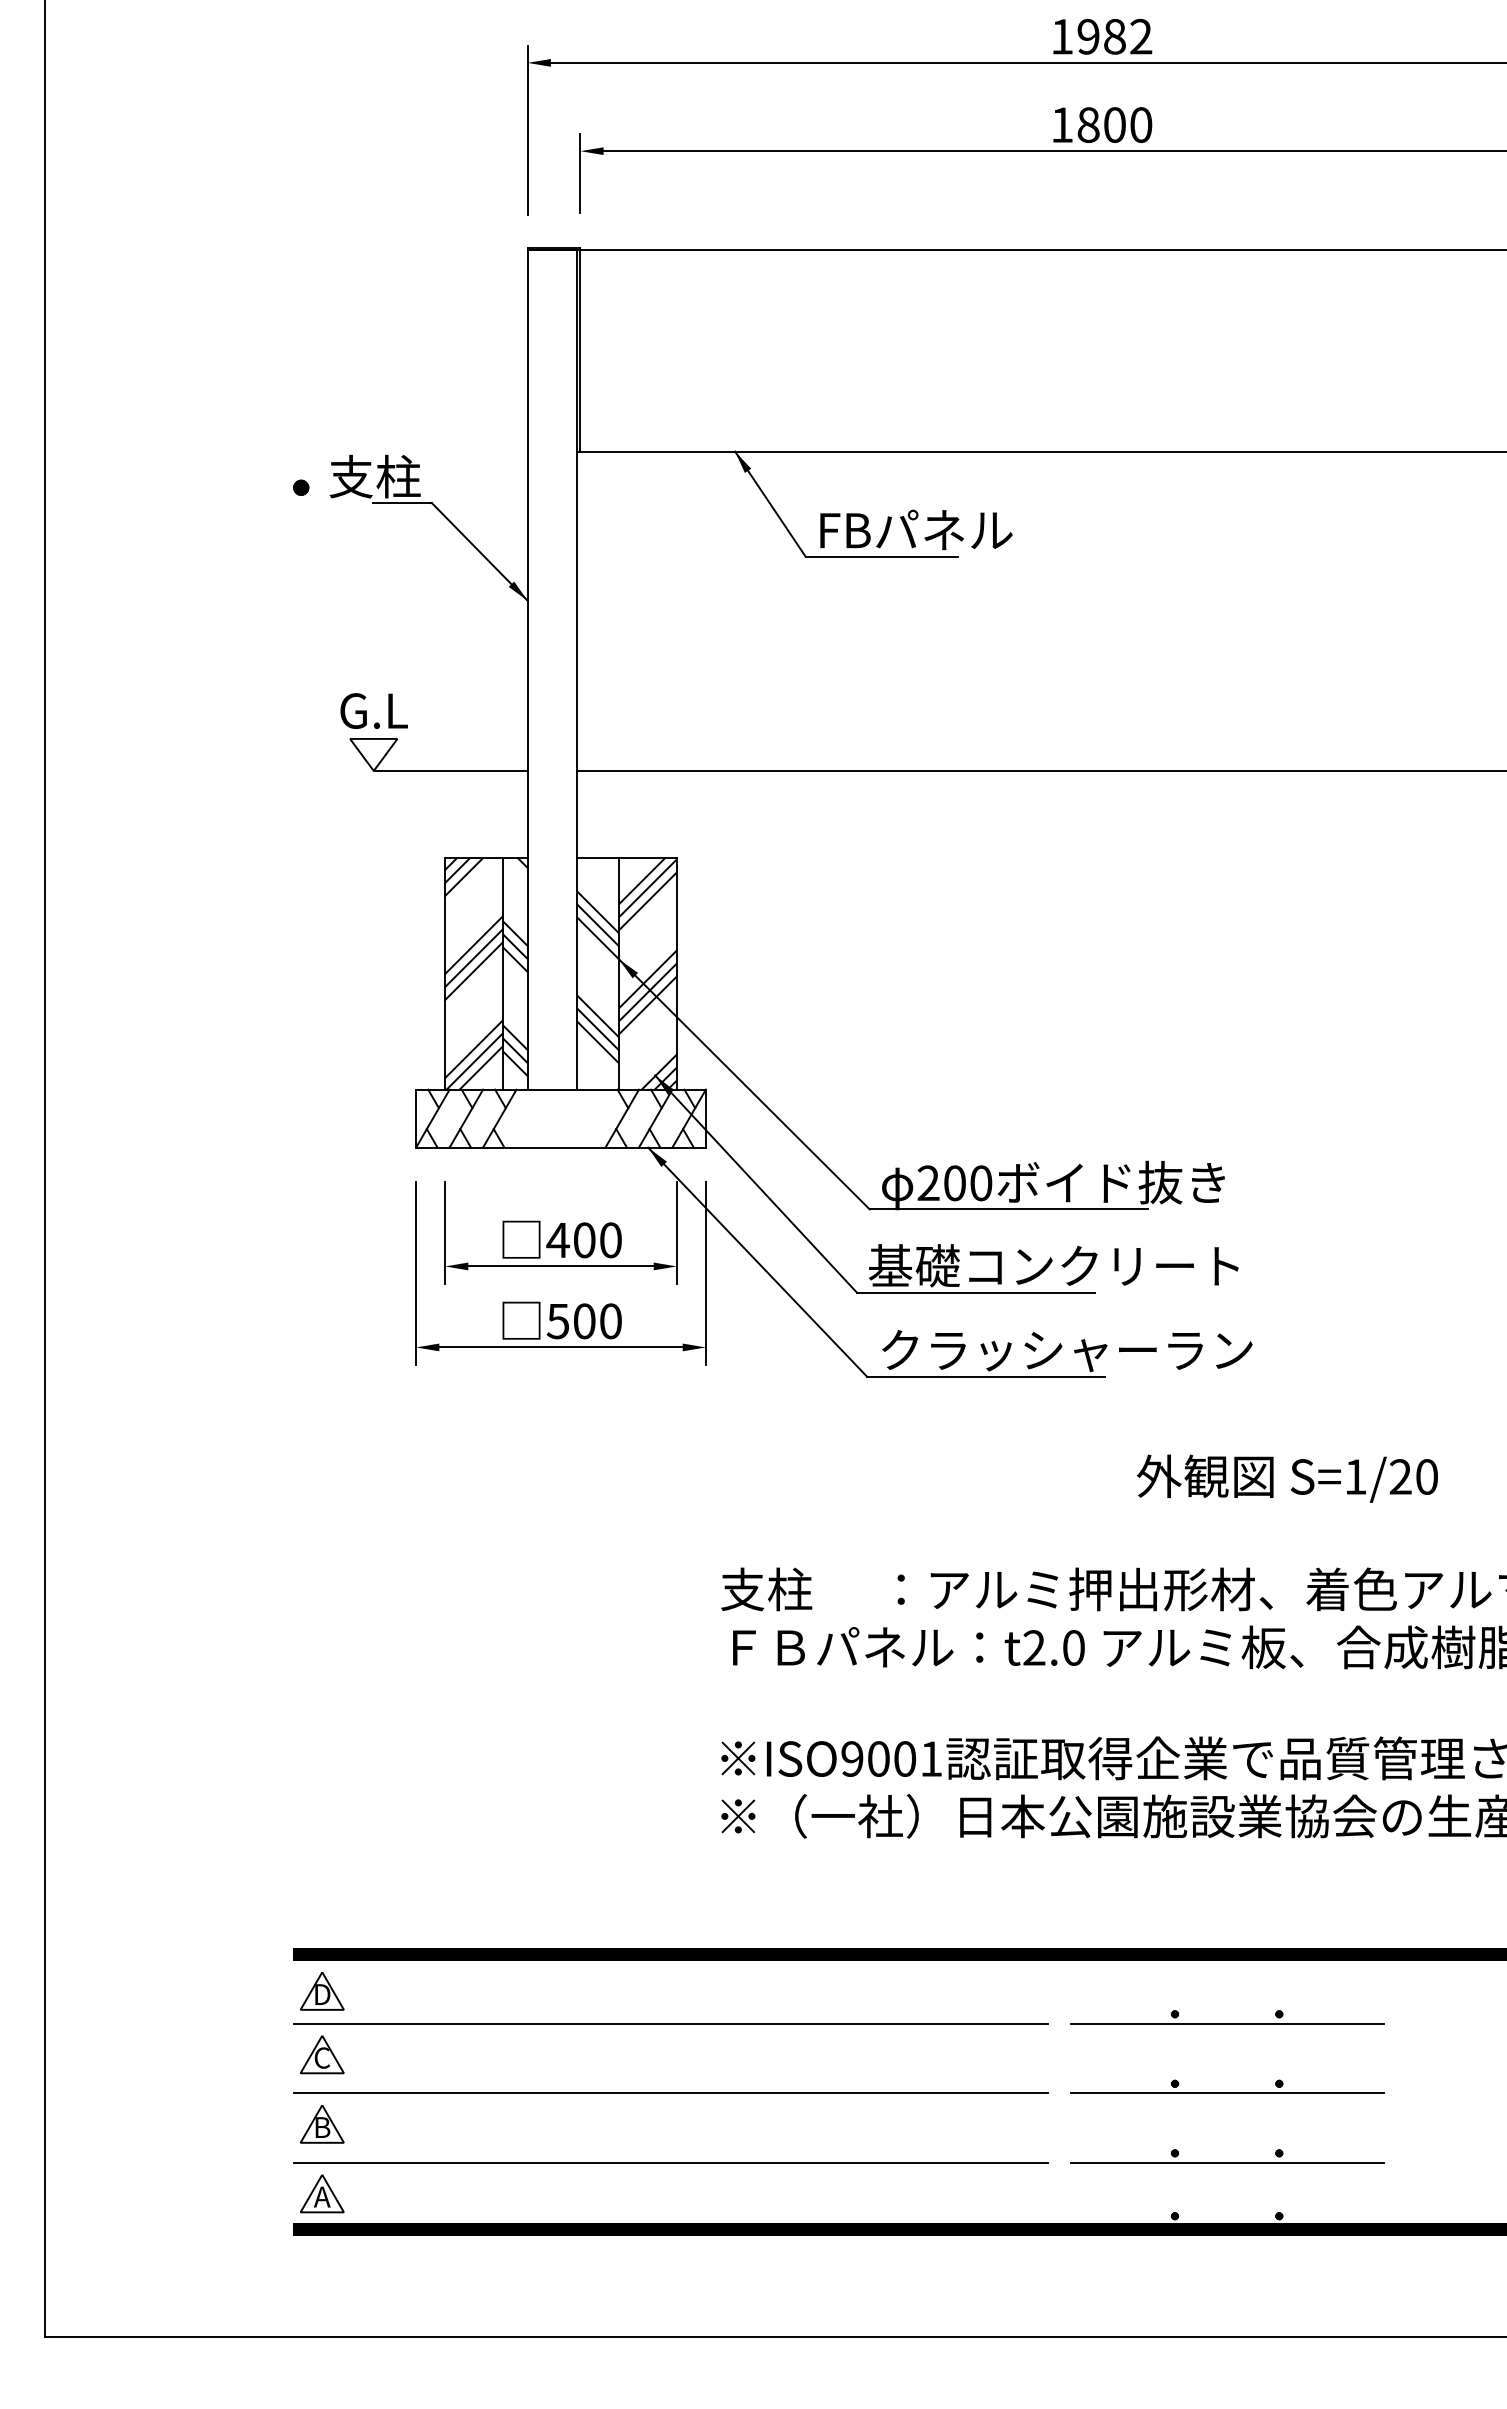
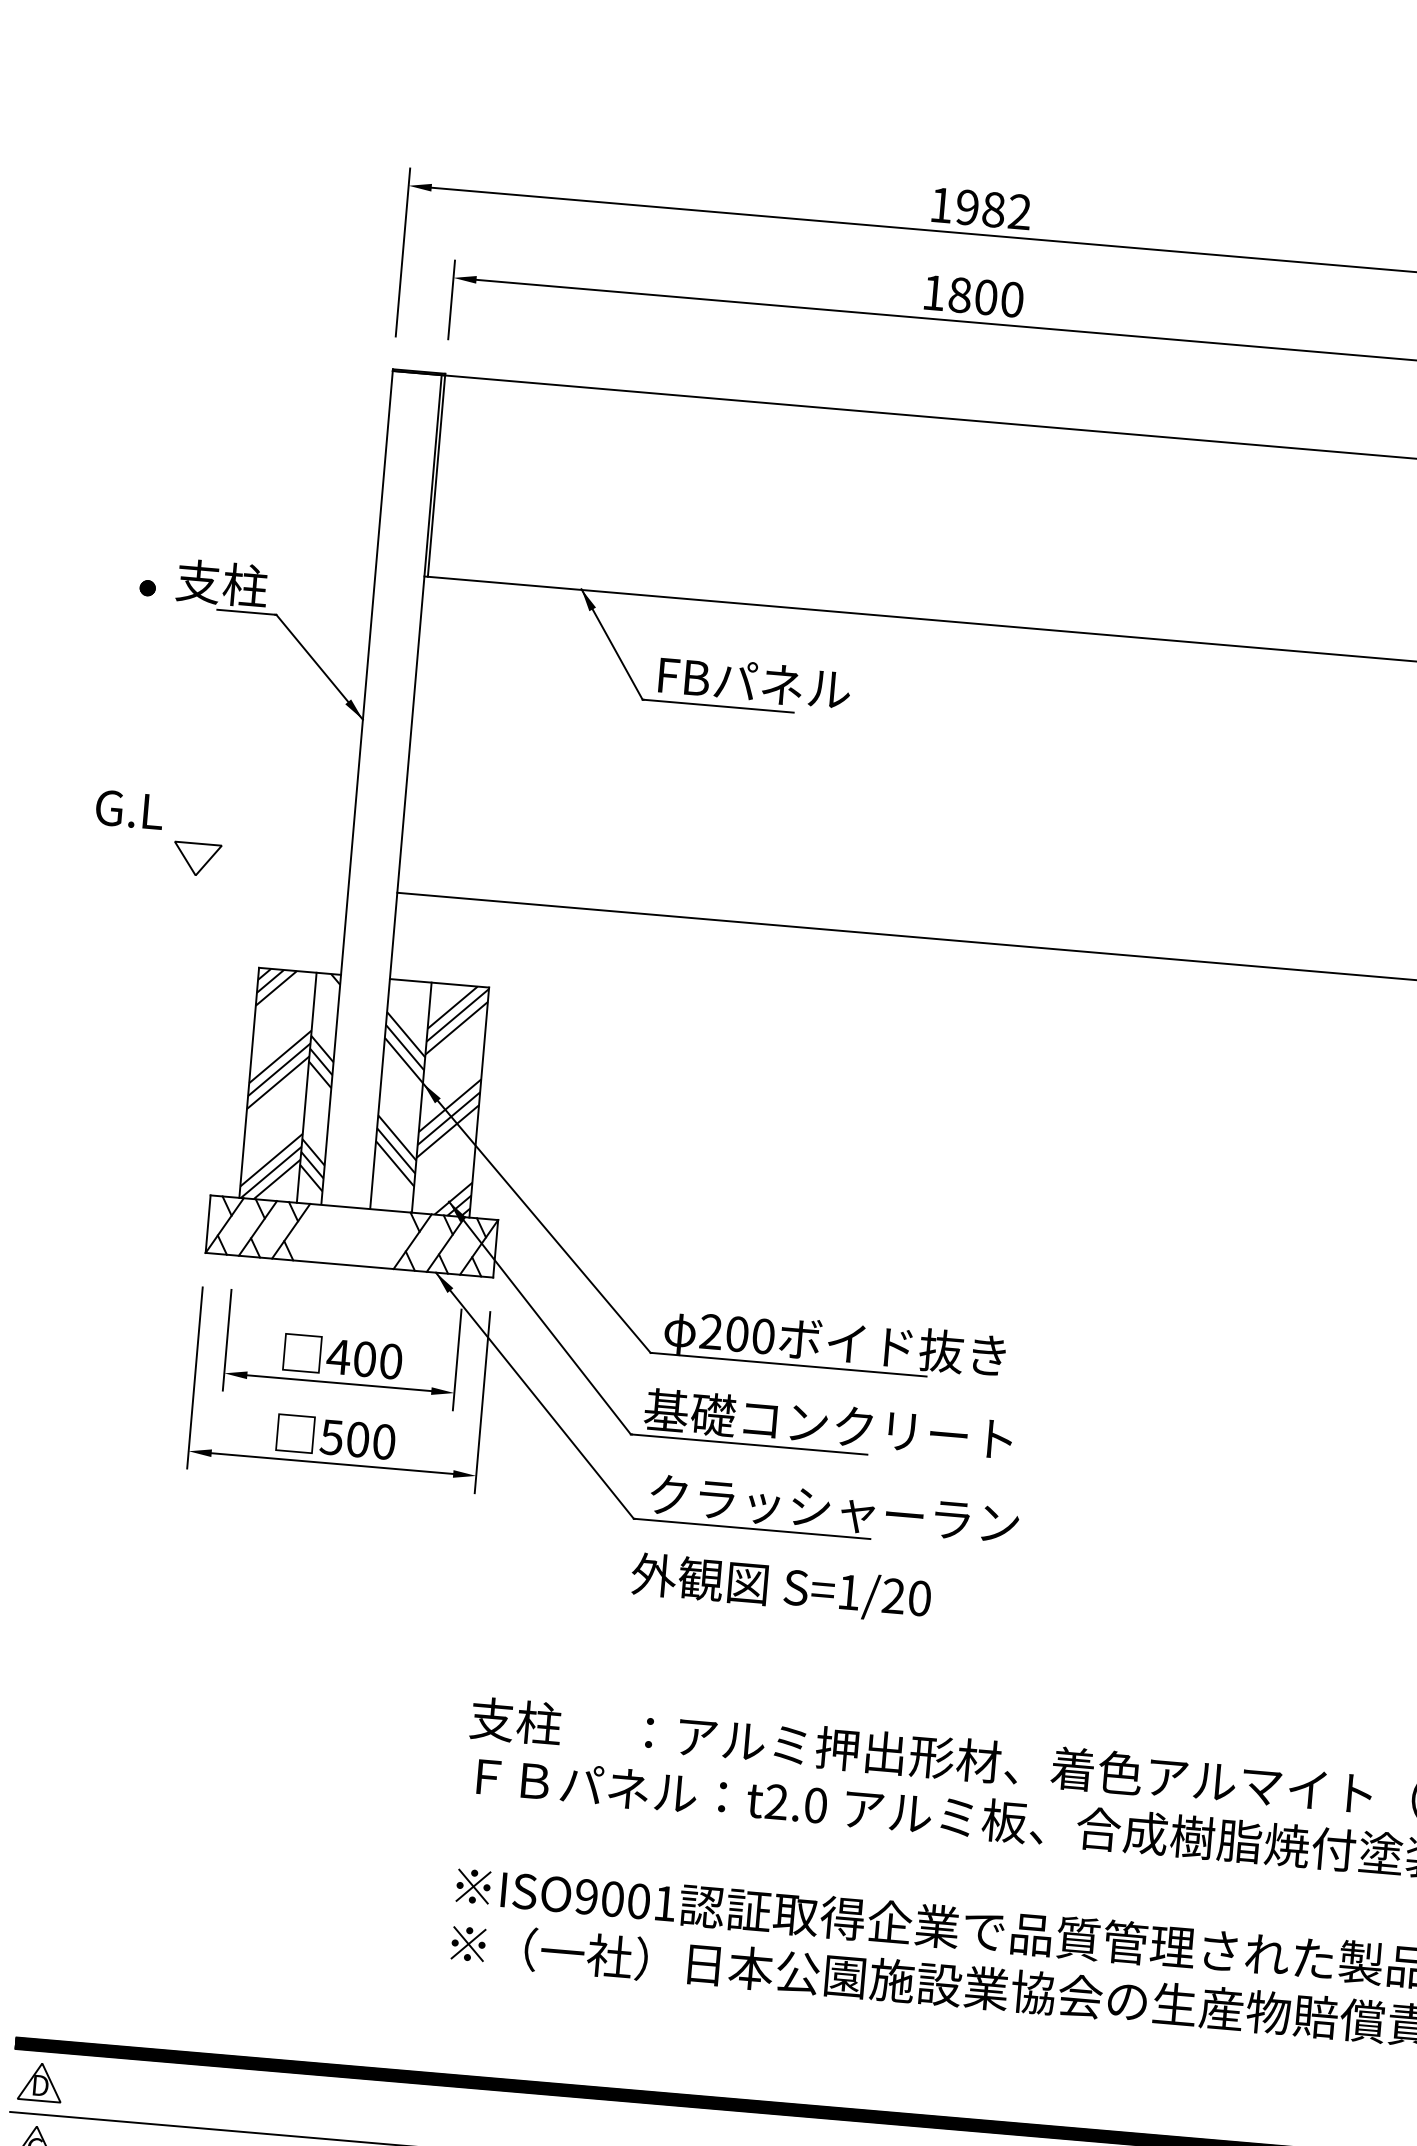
text: (373, 710) -> (129, 809), moved
line: (450, 771) -> (271, 882), removed
text: (1286, 1478) -> (780, 1588), moved

